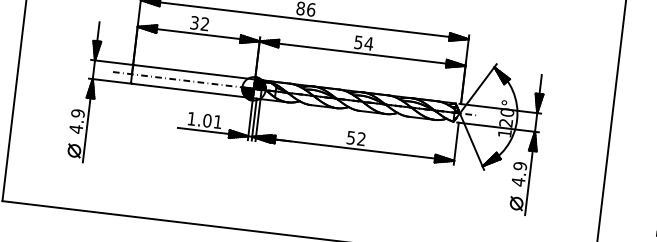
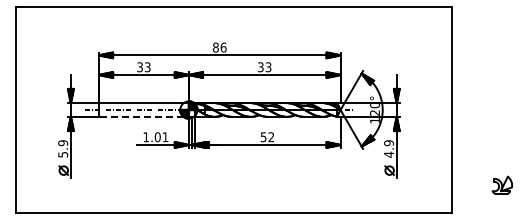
text: (204, 24) -> (147, 67), 32 -> 33
text: (363, 43) -> (264, 67), 54 -> 33
line: (192, 90) -> (144, 116), solid -> dashed
text: (76, 128) -> (63, 154), 4.9 -> 5.9

